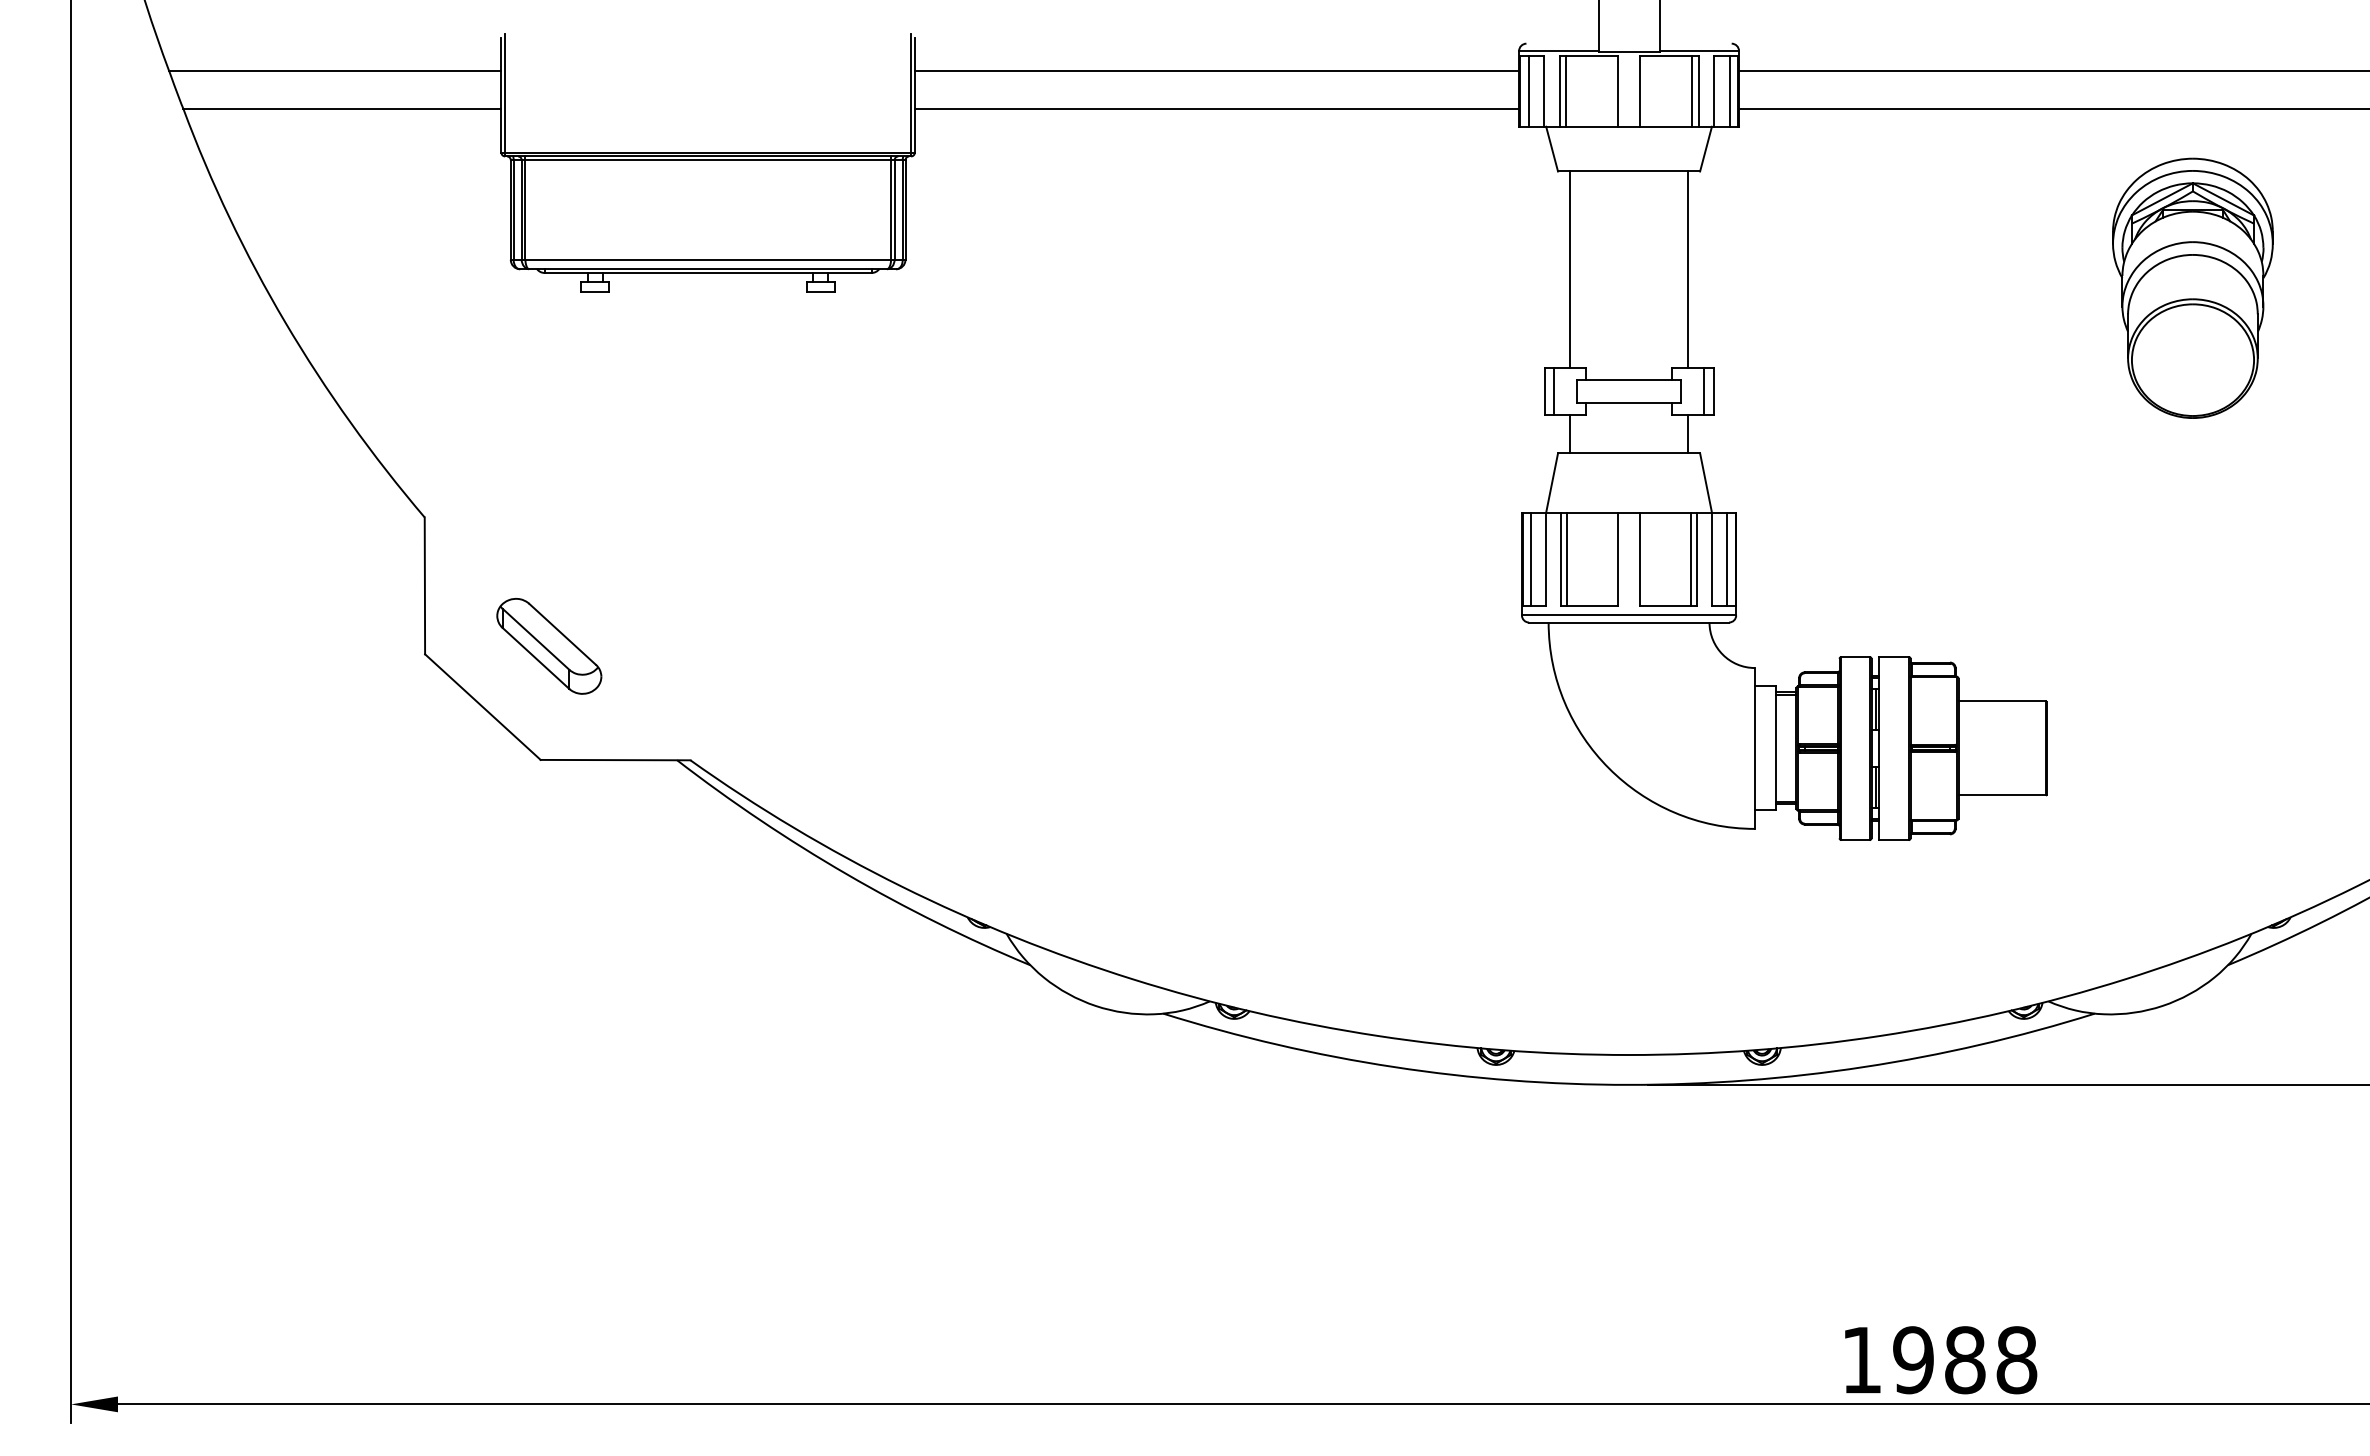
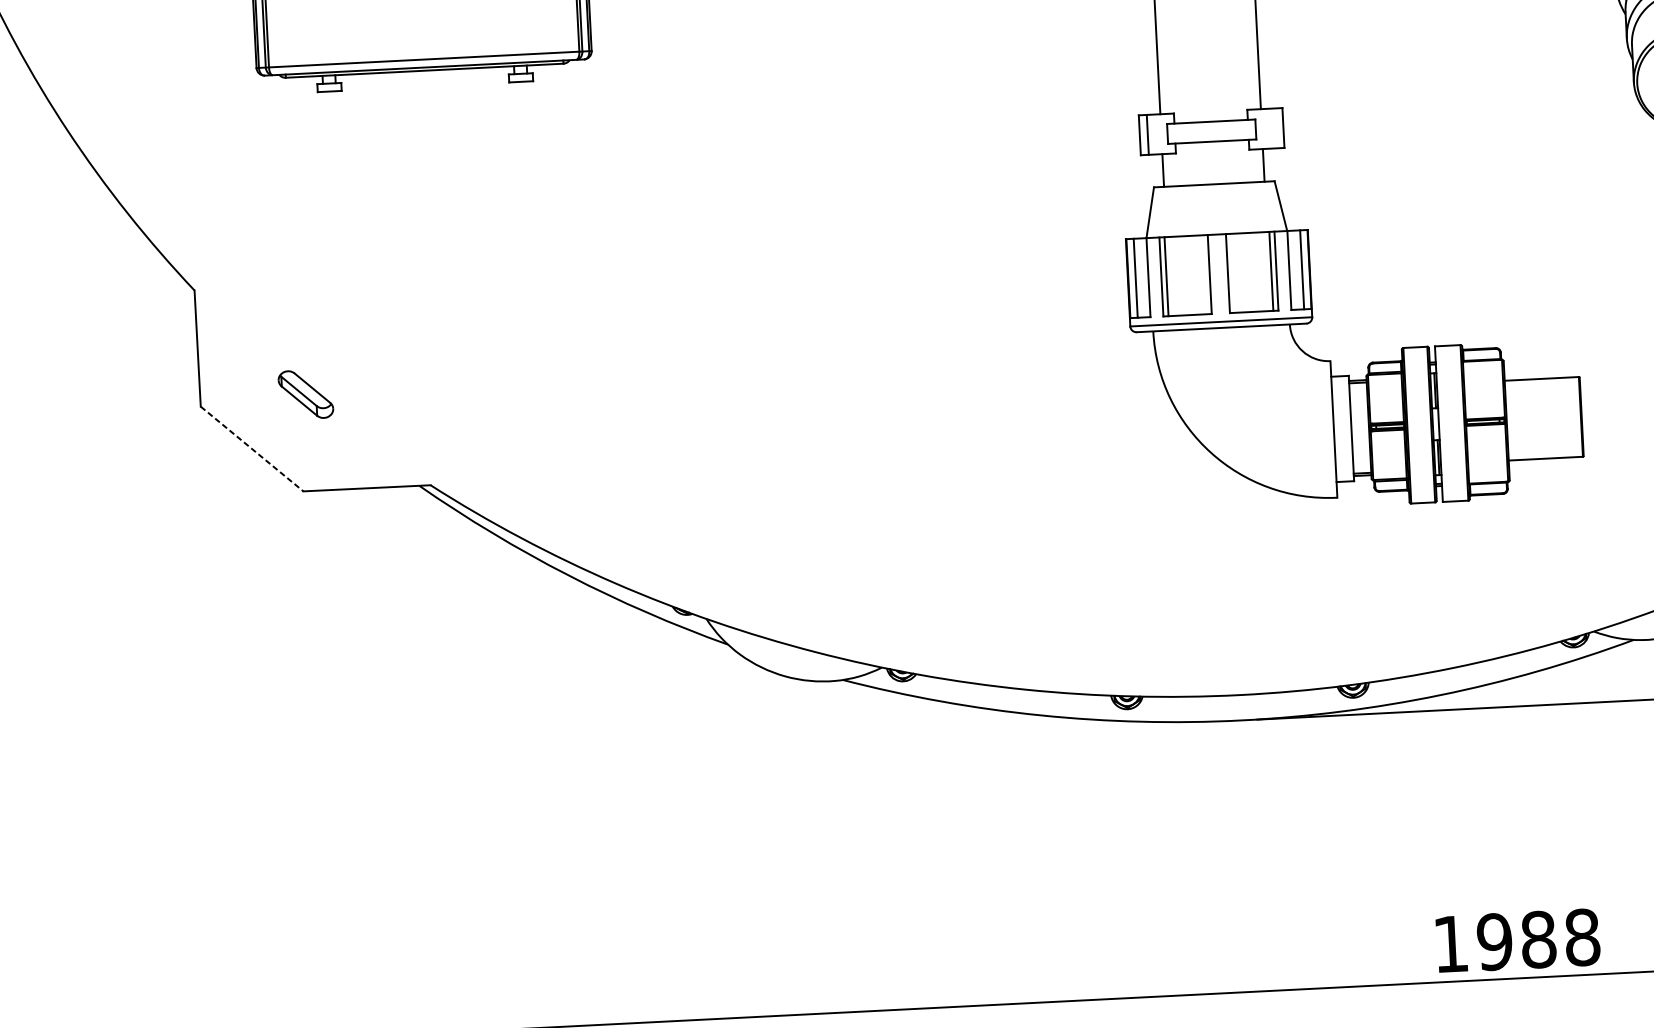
line: (1704, 390) -> (1275, 127), removed
part: (549, 646) -> (306, 394), size x0.6
line: (483, 707) -> (252, 449), solid -> dashed

